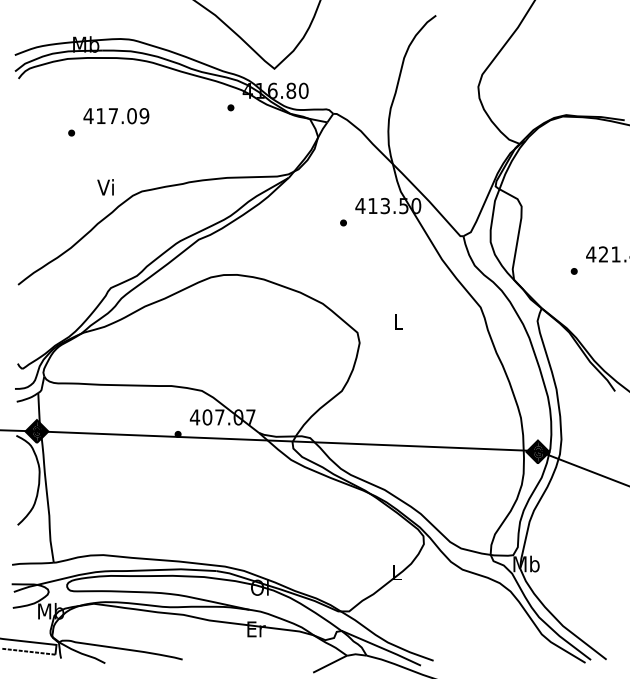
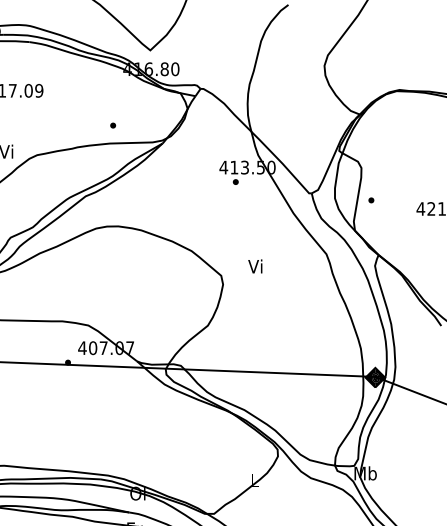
part: (230, 107) -> (112, 125), moved
part: (343, 222) -> (235, 181), moved
part: (573, 271) -> (370, 200), moved
text: (397, 321) -> (255, 266), L -> Vi

